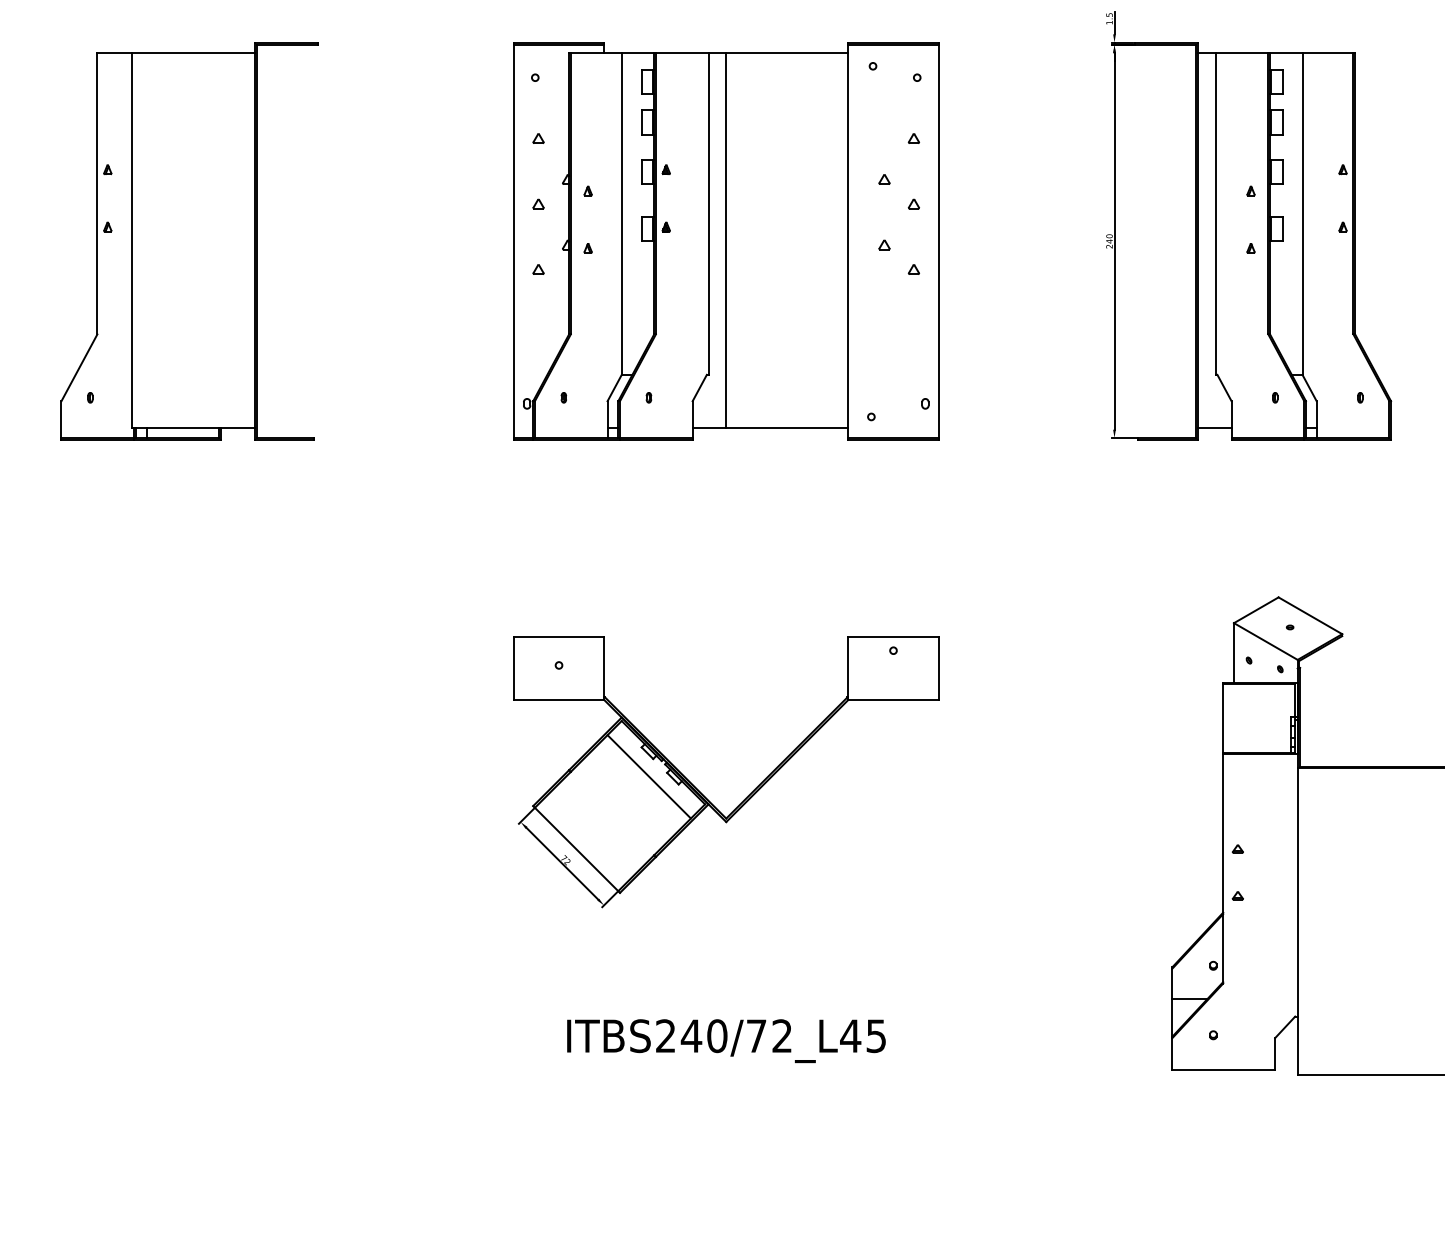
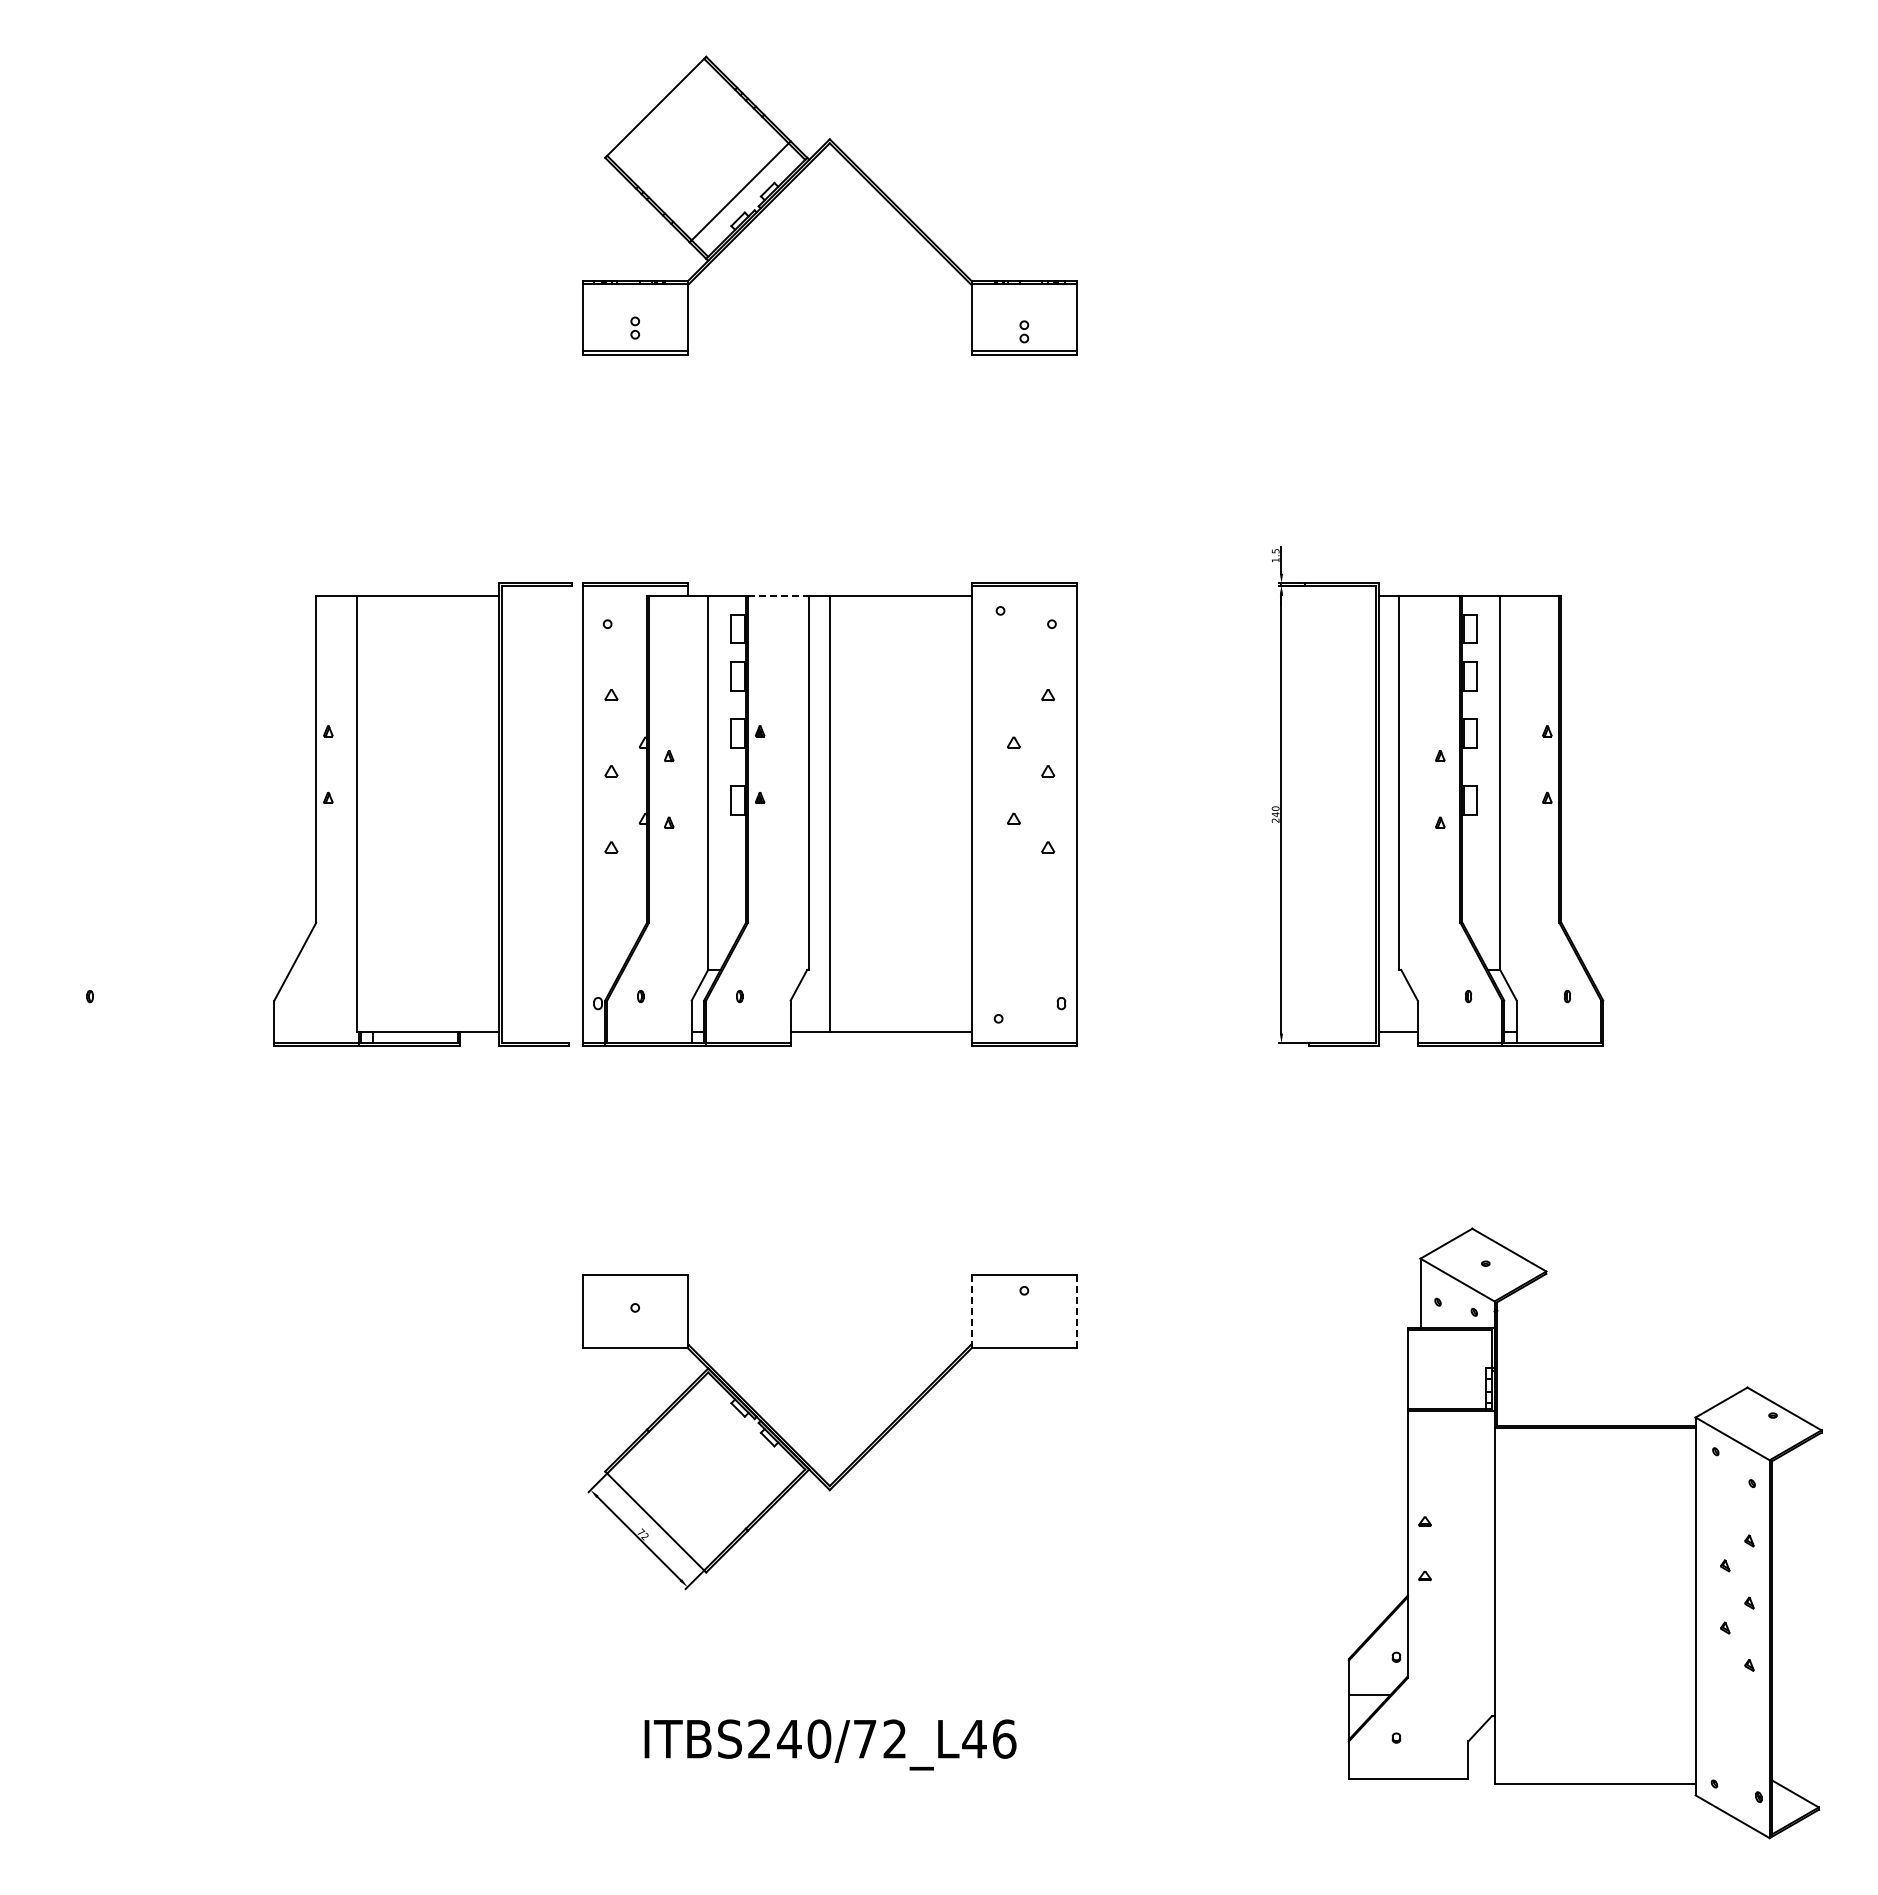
line: (682, 53) -> (778, 595), solid -> dashed
part: (188, 241) -> (422, 814), moved
line: (848, 668) -> (971, 1311), solid -> dashed
line: (938, 668) -> (1076, 1311), solid -> dashed
line: (648, 776) -> (739, 1437), removed
text: (876, 1035) -> (1004, 1738), ITBS240/72_L45 -> ITBS240/72_L46

